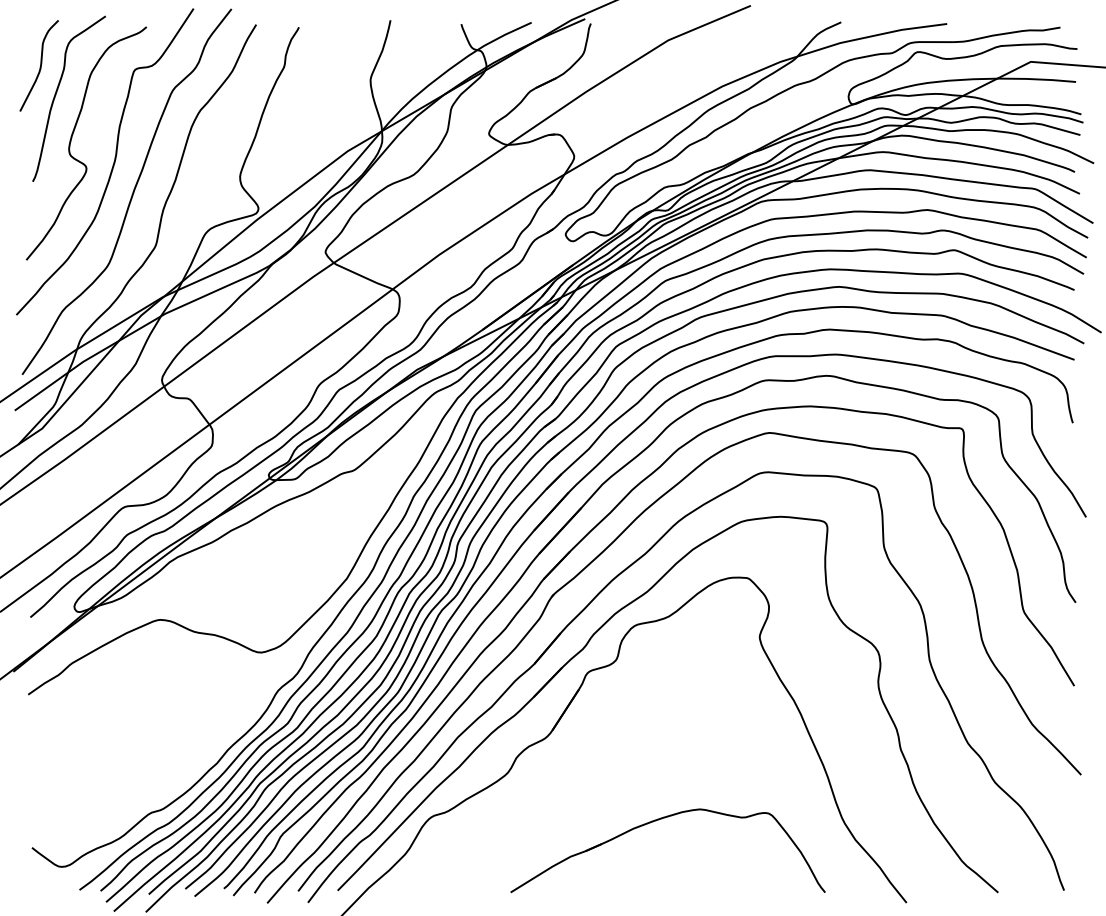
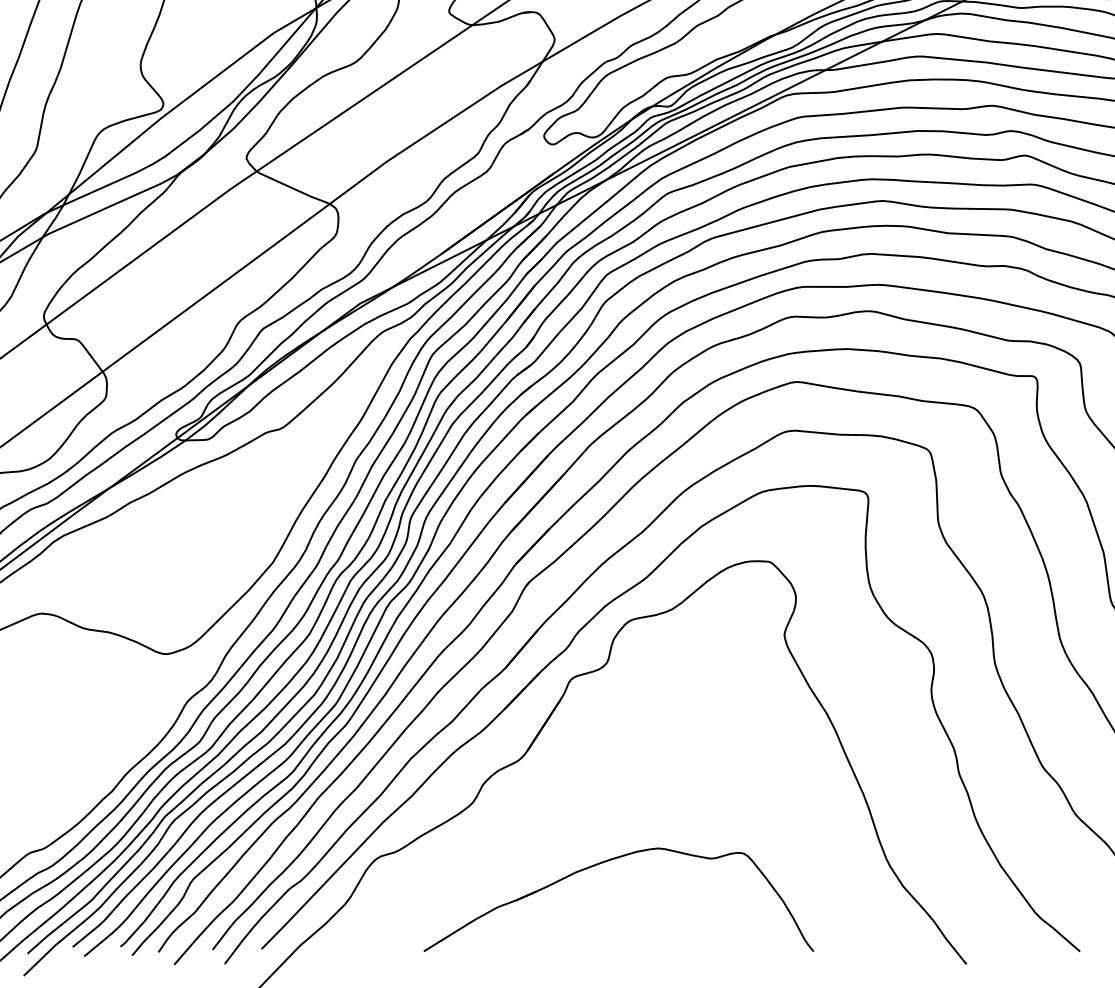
part: (656, 821) -> (604, 863), moved

